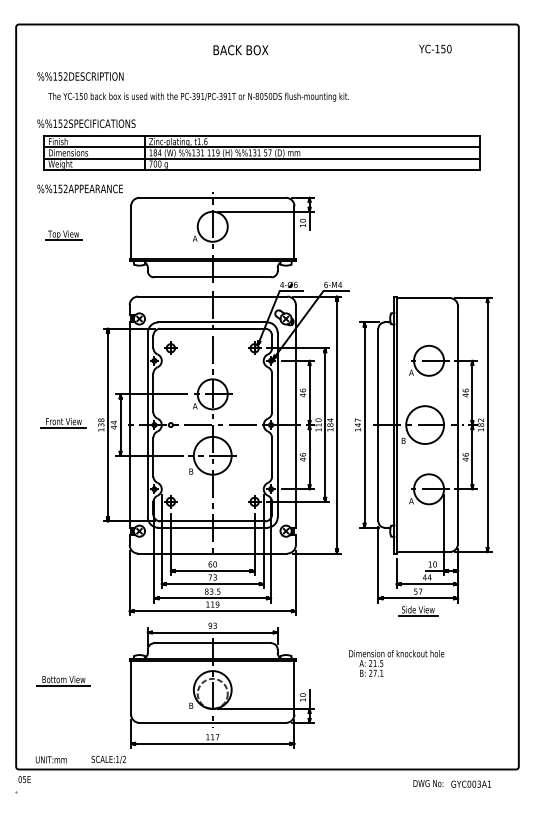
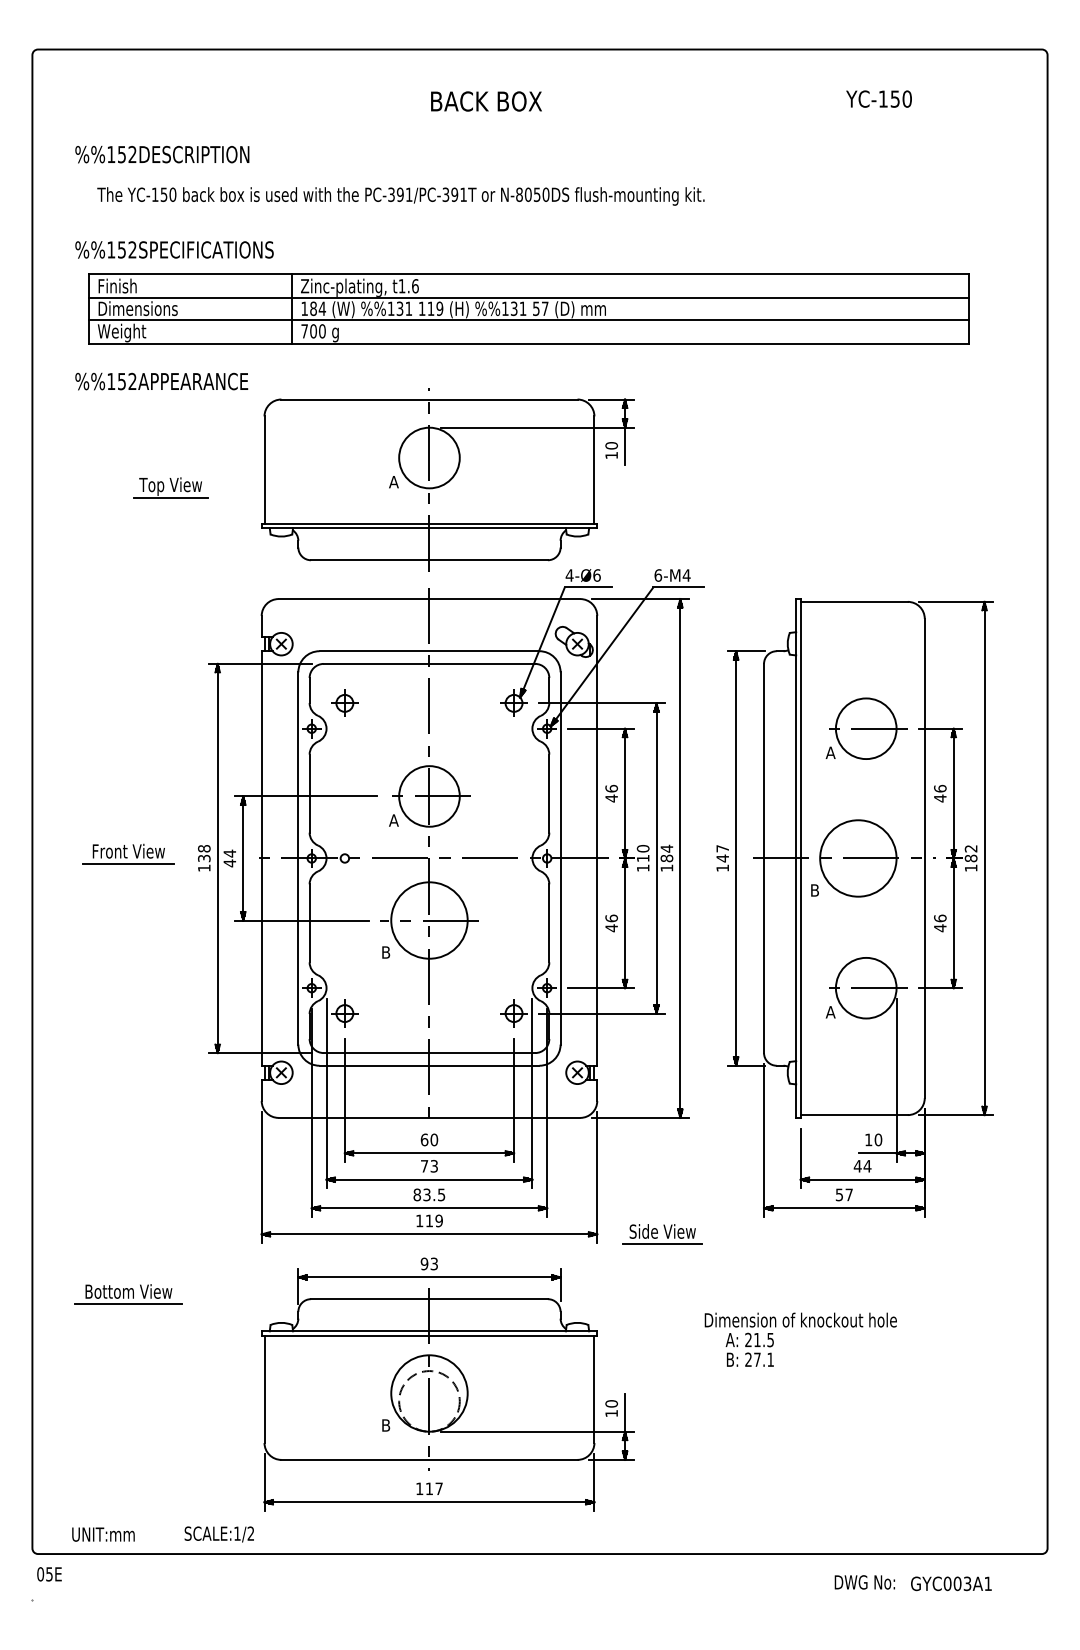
part: (63, 235) -> (170, 487), moved
part: (418, 611) -> (663, 1234), moved
part: (63, 681) -> (128, 1295), moved

